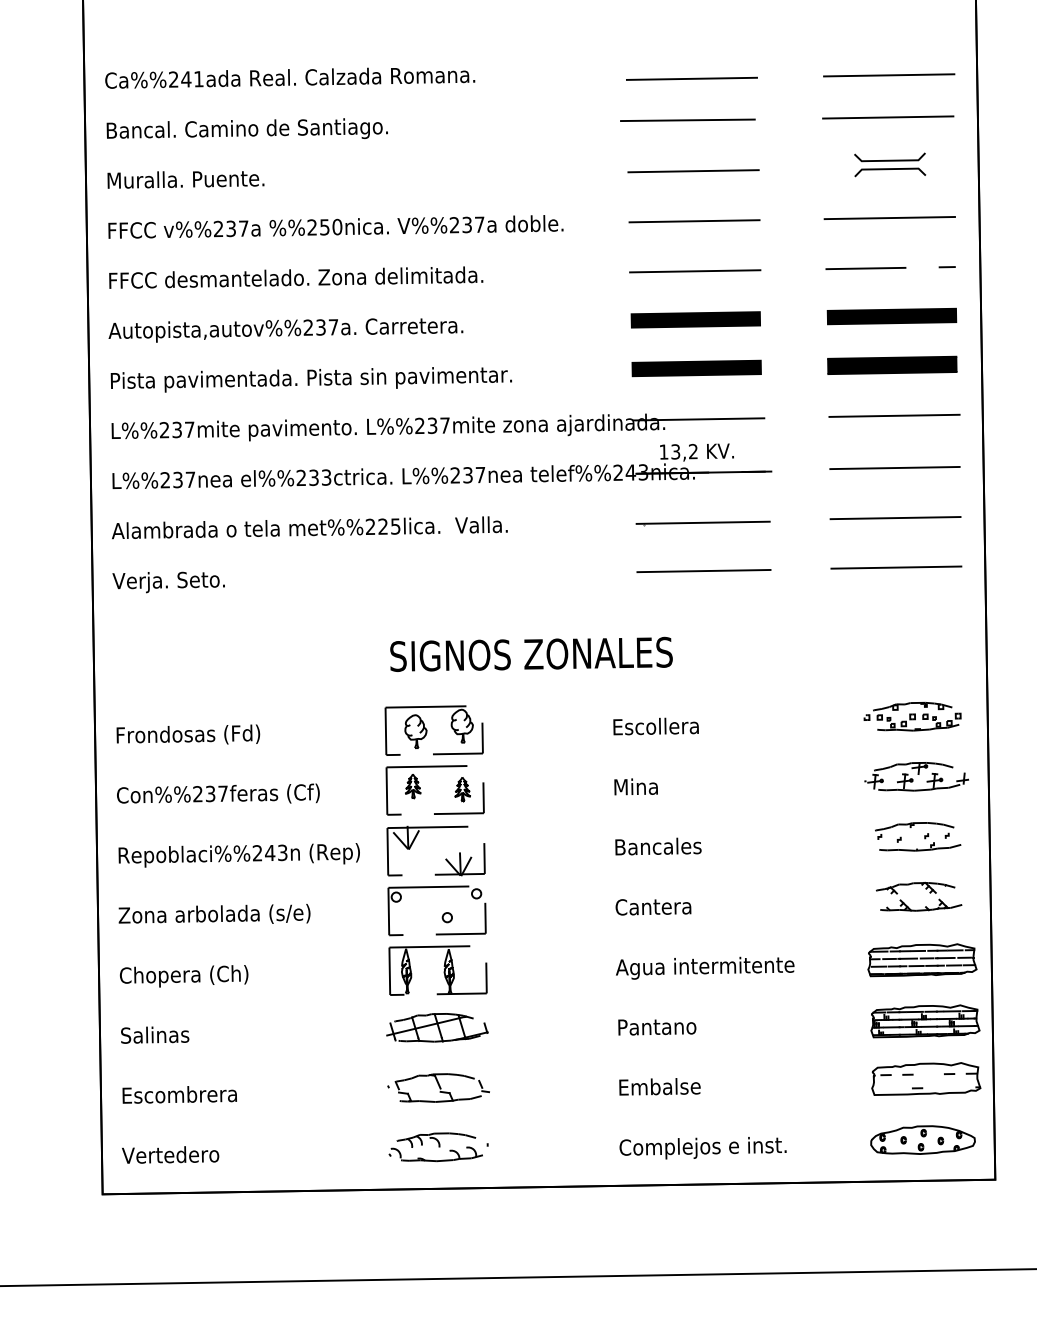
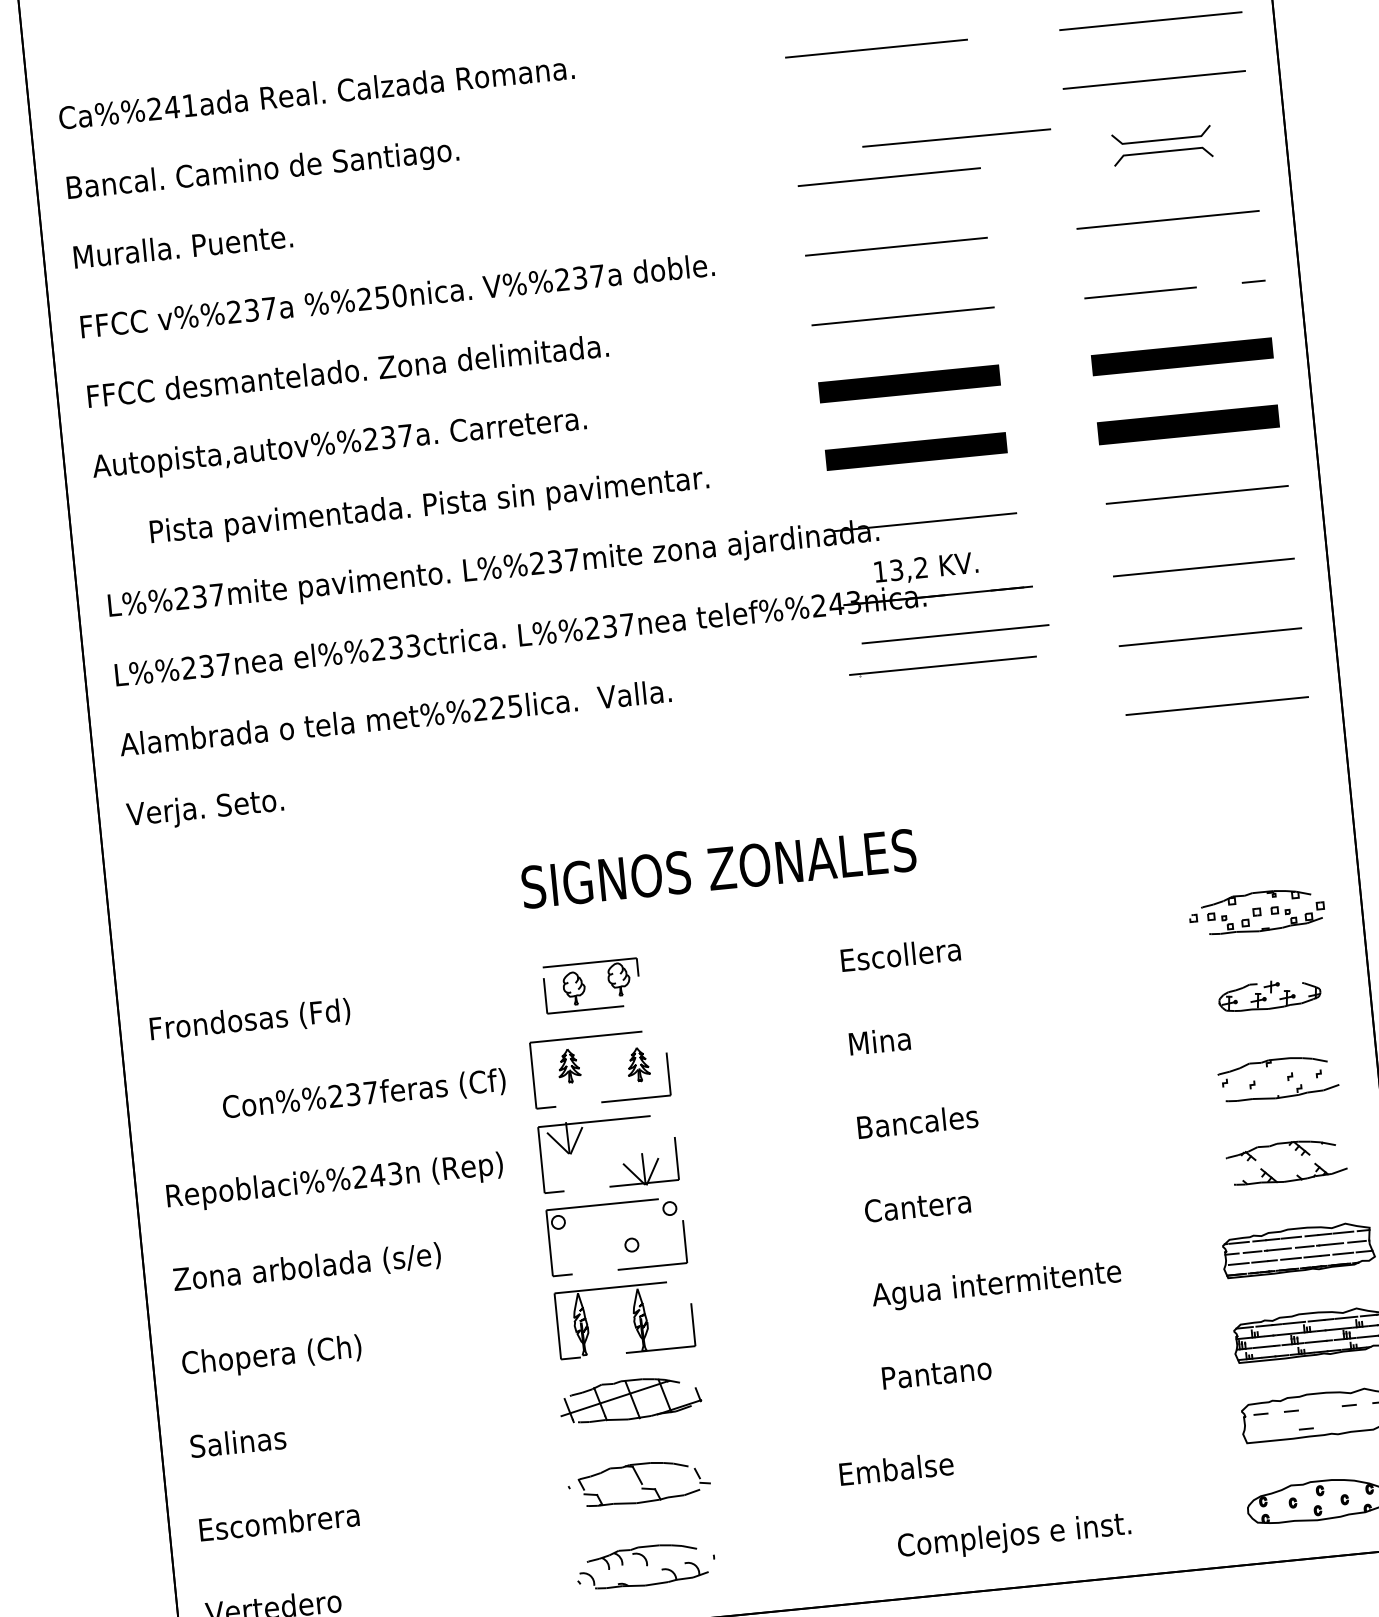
line: (687, 119) -> (956, 136), moved
text: (310, 379) -> (428, 507), moved
line: (703, 570) -> (954, 633), moved
part: (433, 730) -> (591, 985), size x0.7
part: (916, 776) -> (1269, 994), size x0.7
text: (218, 793) -> (364, 1092), moved
text: (659, 1086) -> (895, 1468), moved

